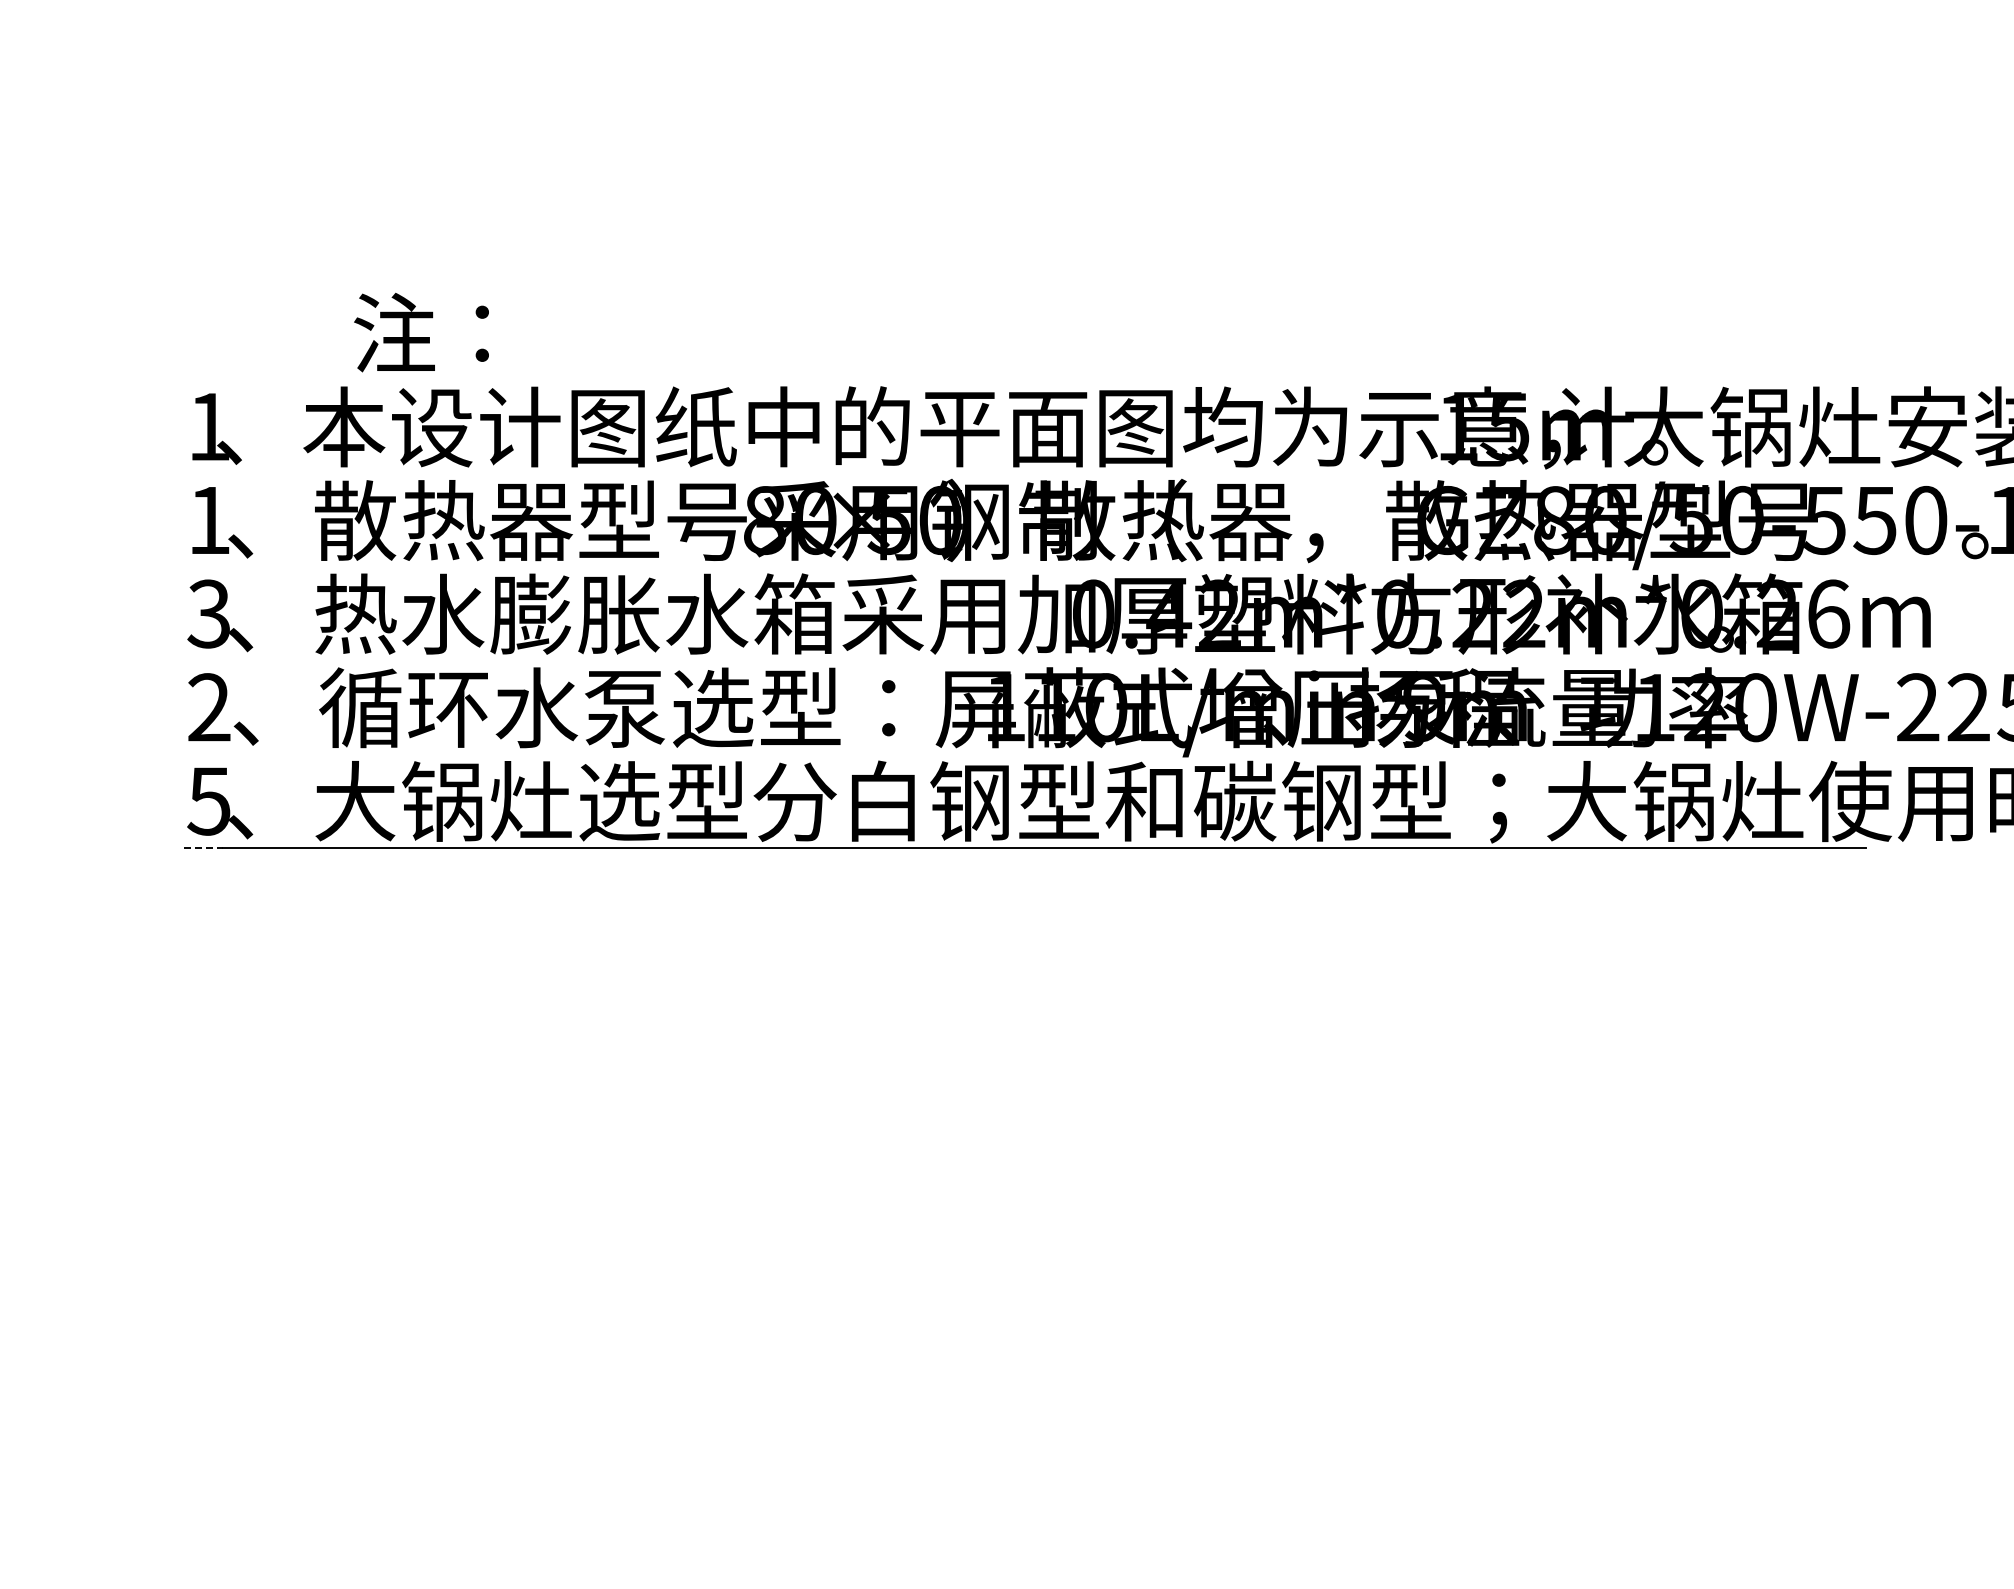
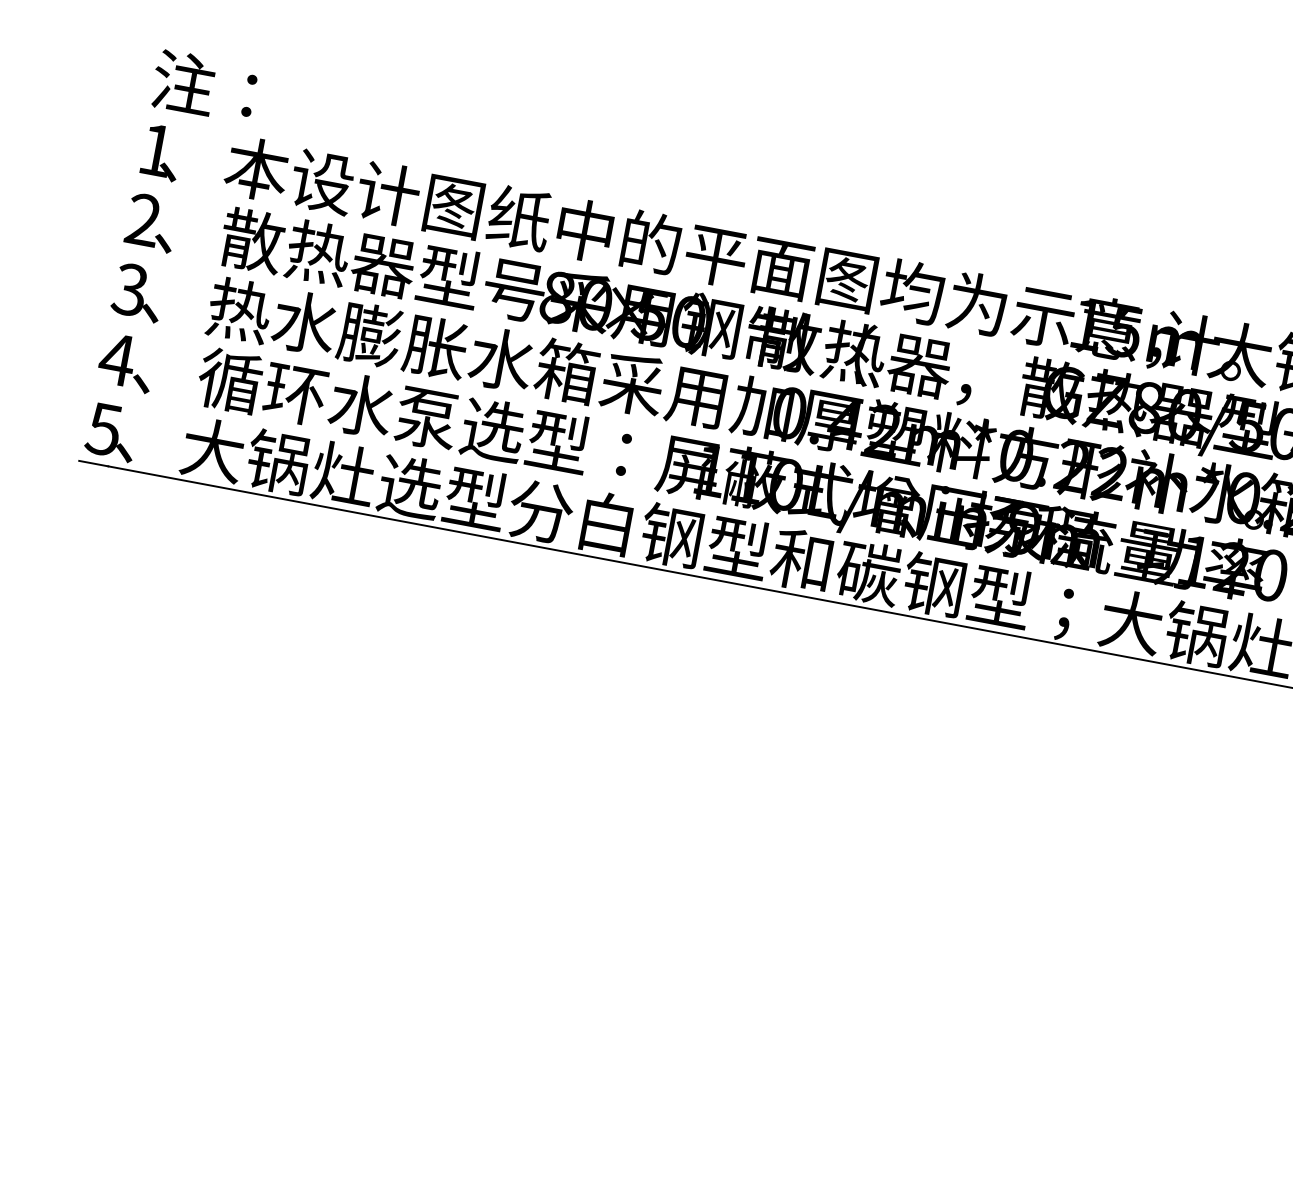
text: (421, 332) -> (204, 86), moved
text: (209, 519) -> (143, 219), 1 -> 2
text: (209, 707) -> (117, 359), 2 -> 4
line: (203, 848) -> (93, 463), dashed -> solid

